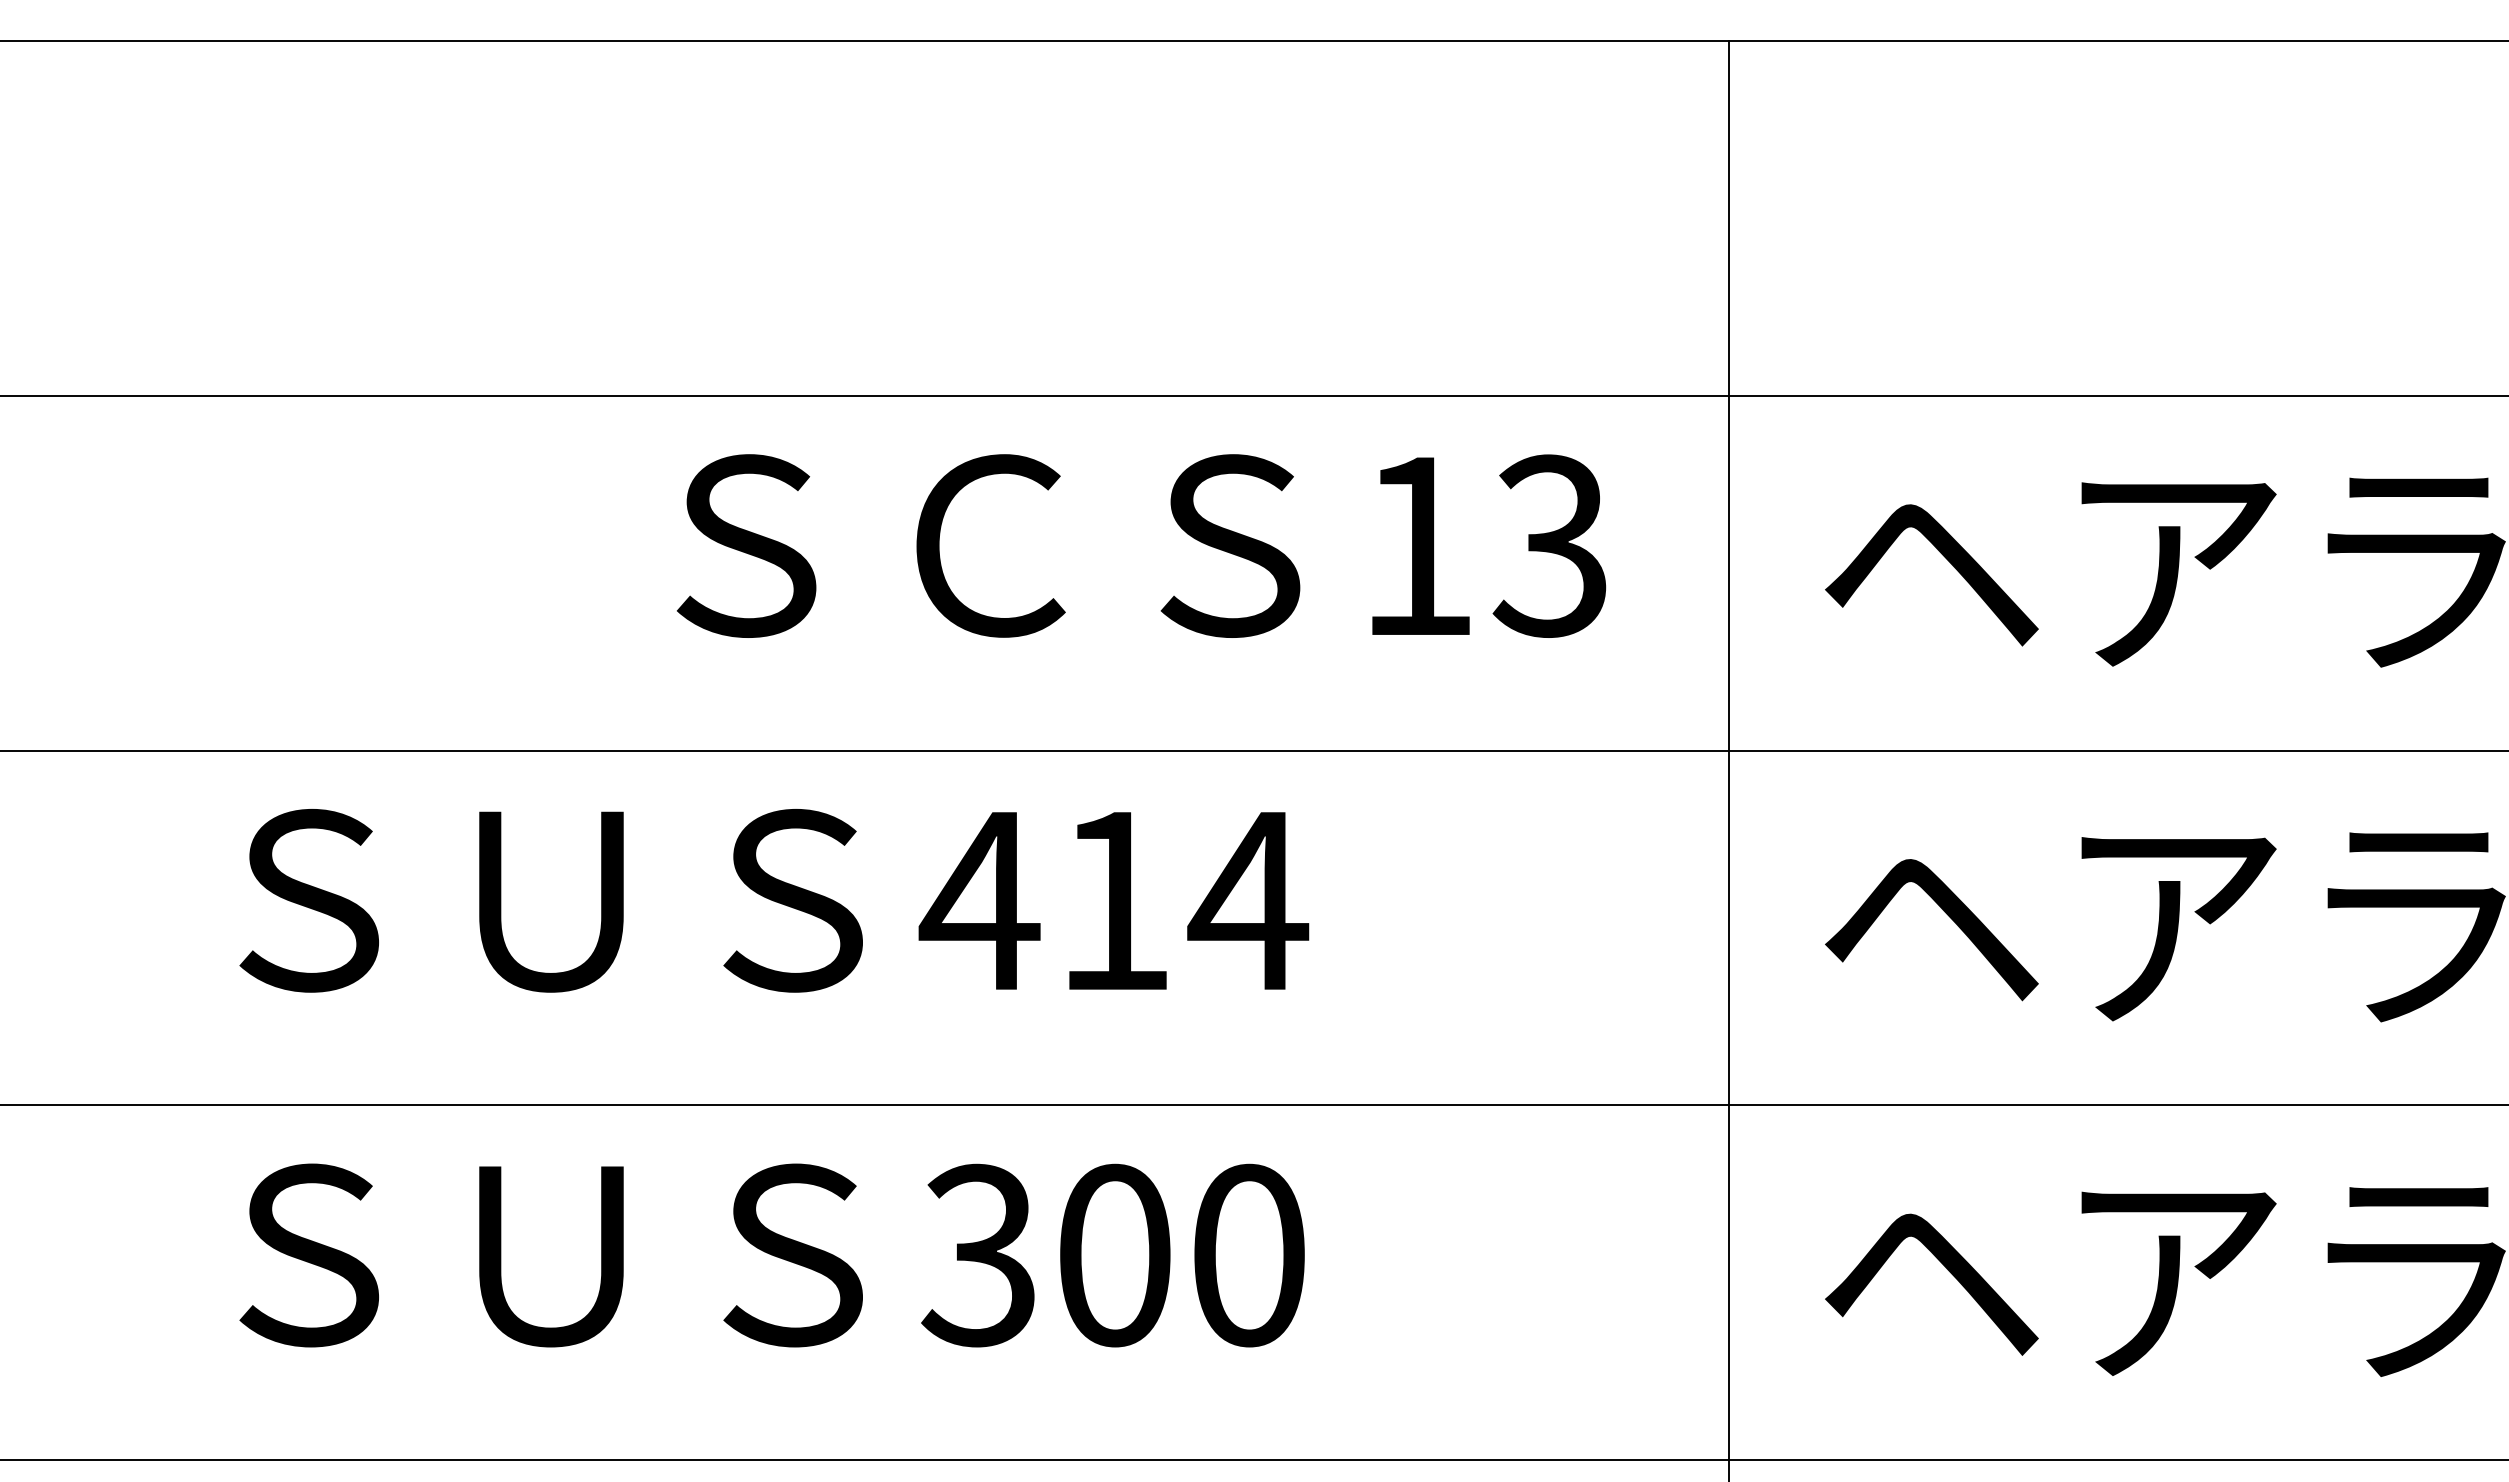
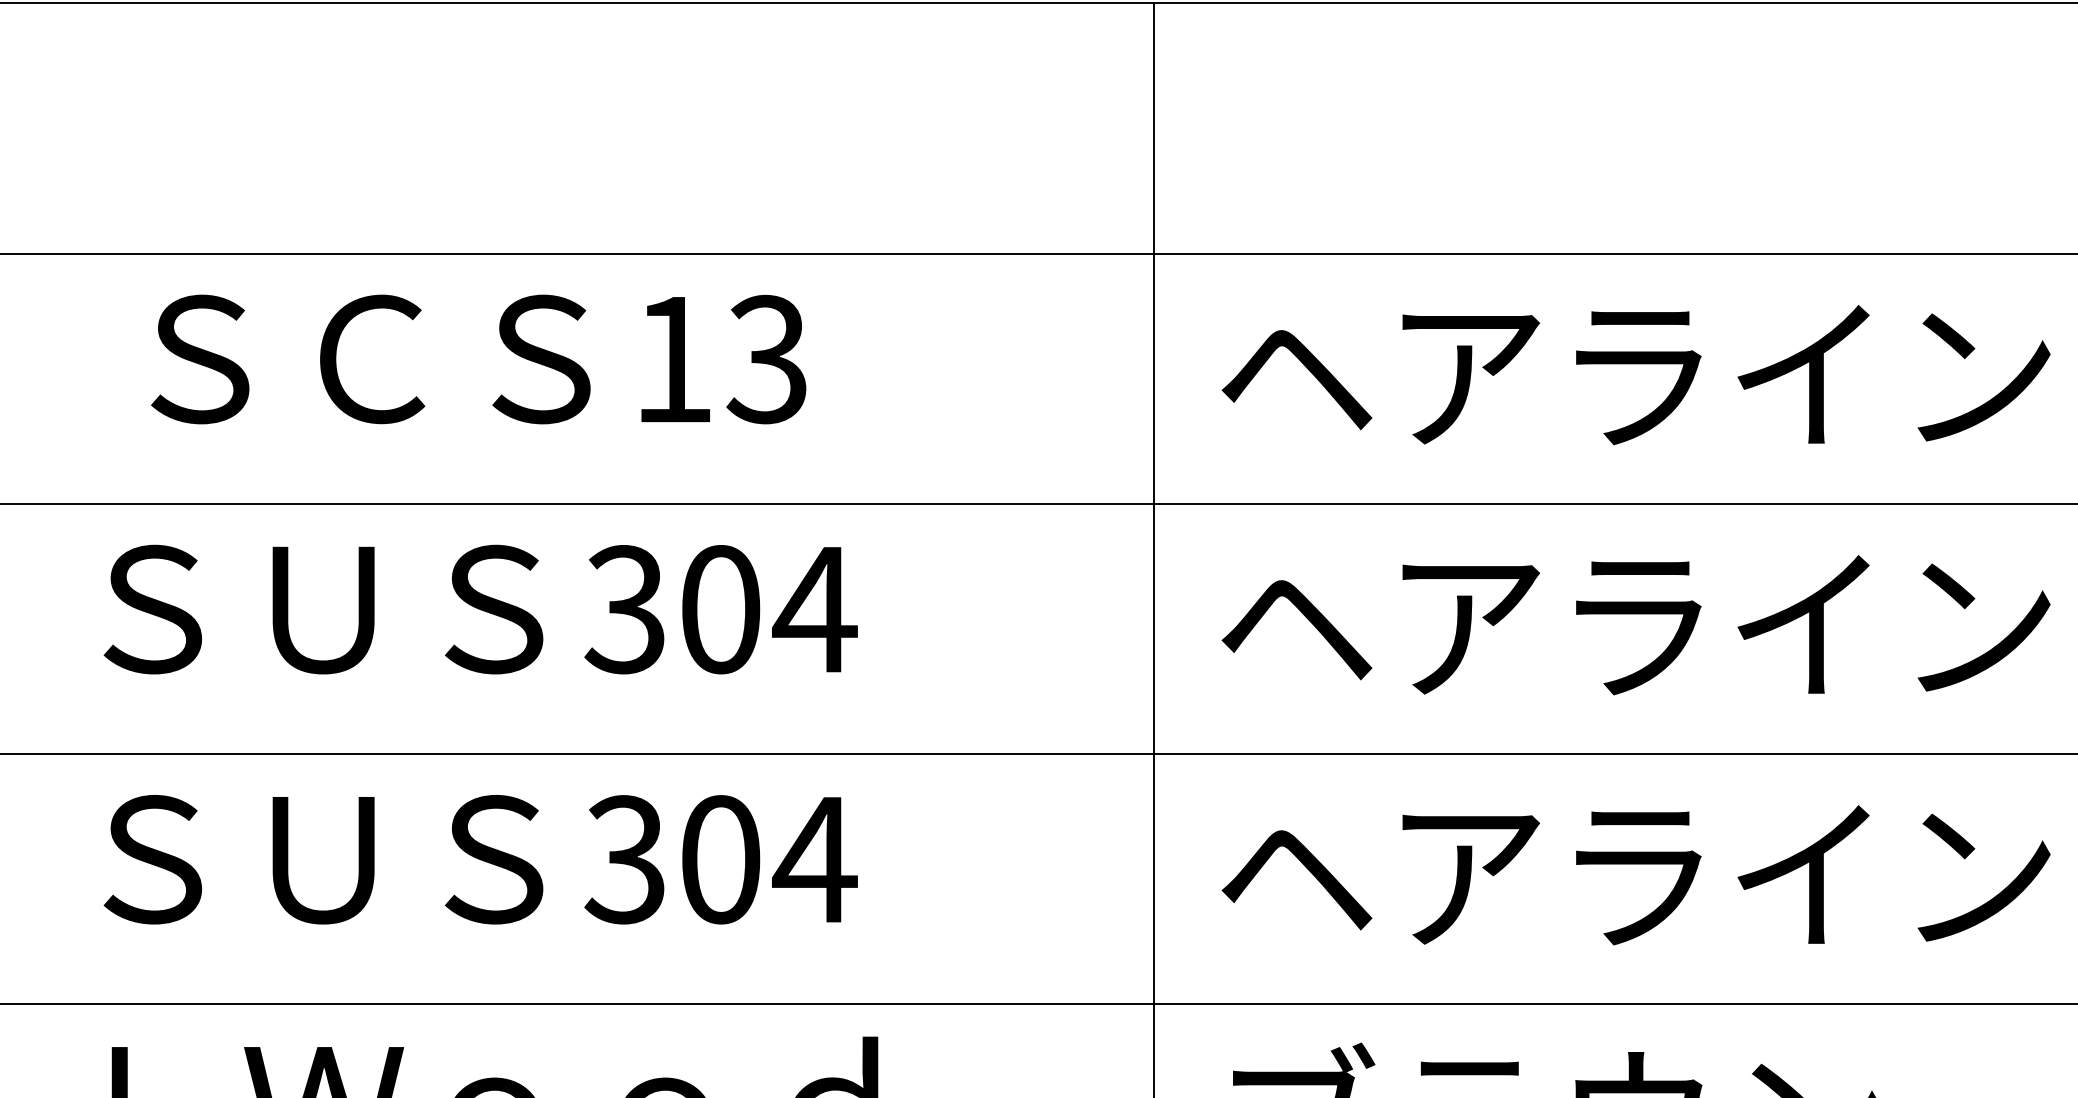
text: (1141, 546) -> (478, 359), moved
text: (1044, 900) -> (671, 609), 414 -> 304
text: (1247, 1255) -> (814, 859), 300 -> 304

